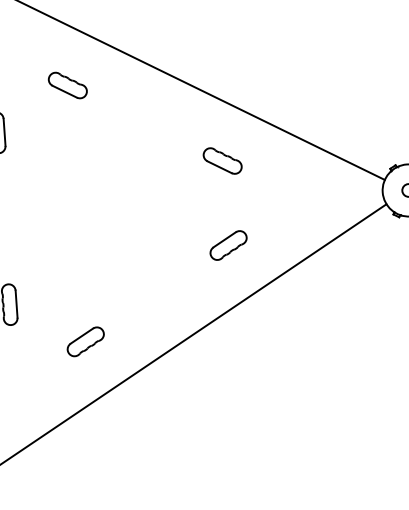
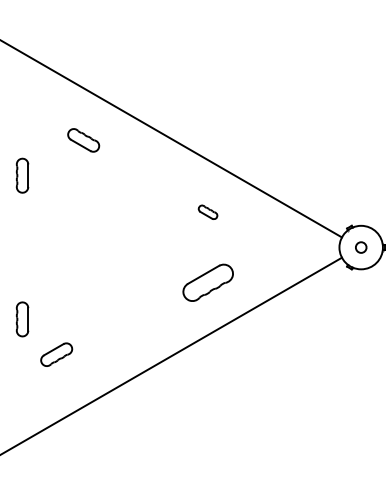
part: (221, 161) -> (207, 212), size x0.6
part: (227, 245) -> (207, 282), size x1.6
part: (85, 341) -> (56, 354), moved

